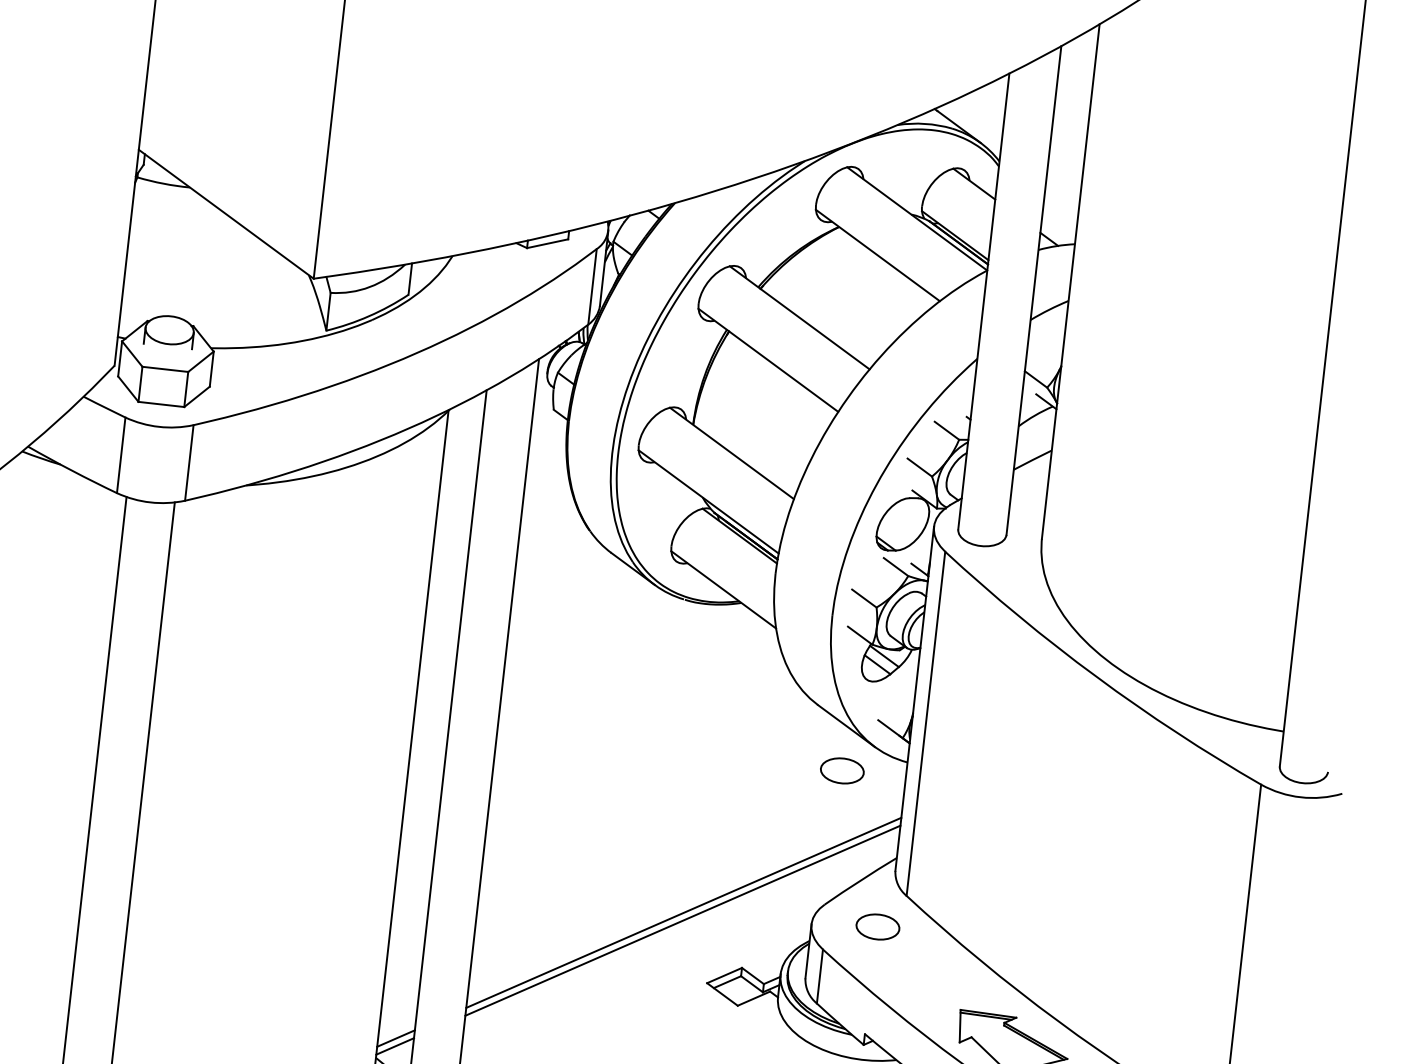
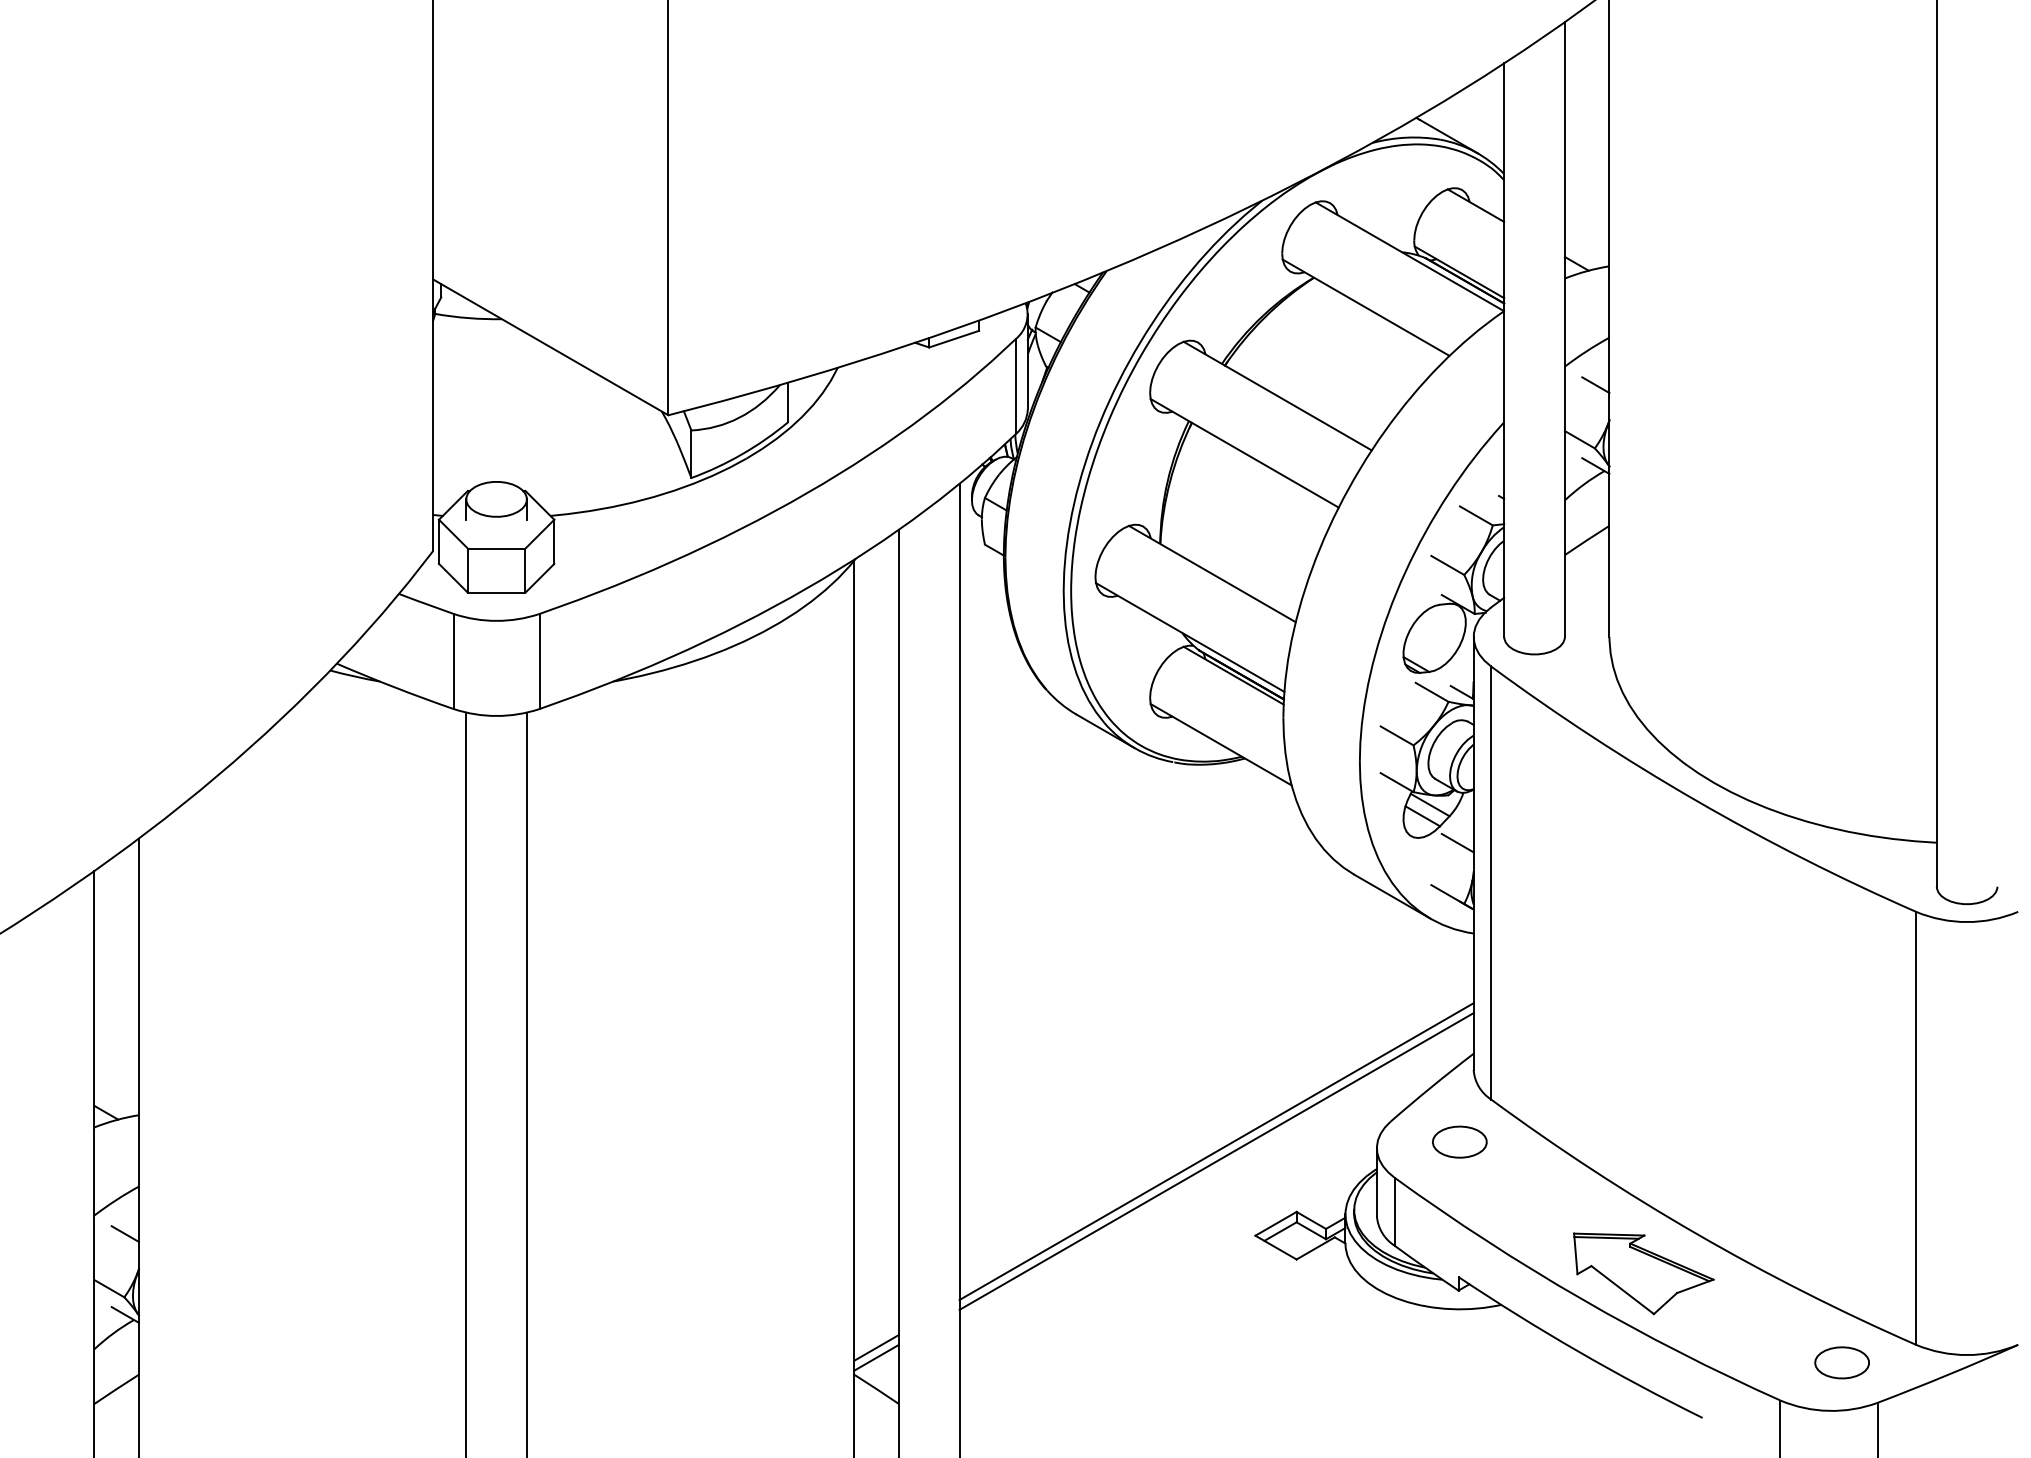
line: (1053, 337) -> (1595, 385), added
line: (902, 688) -> (1457, 842), added
part: (842, 770) -> (1393, 952), removed

